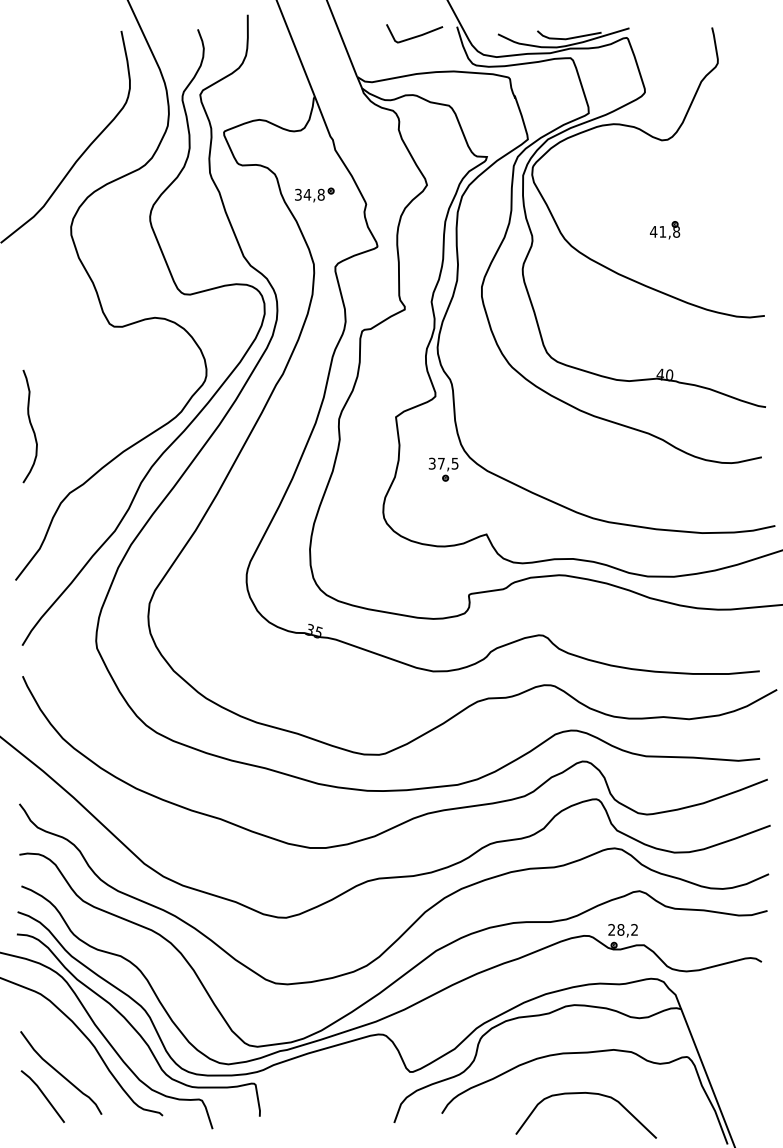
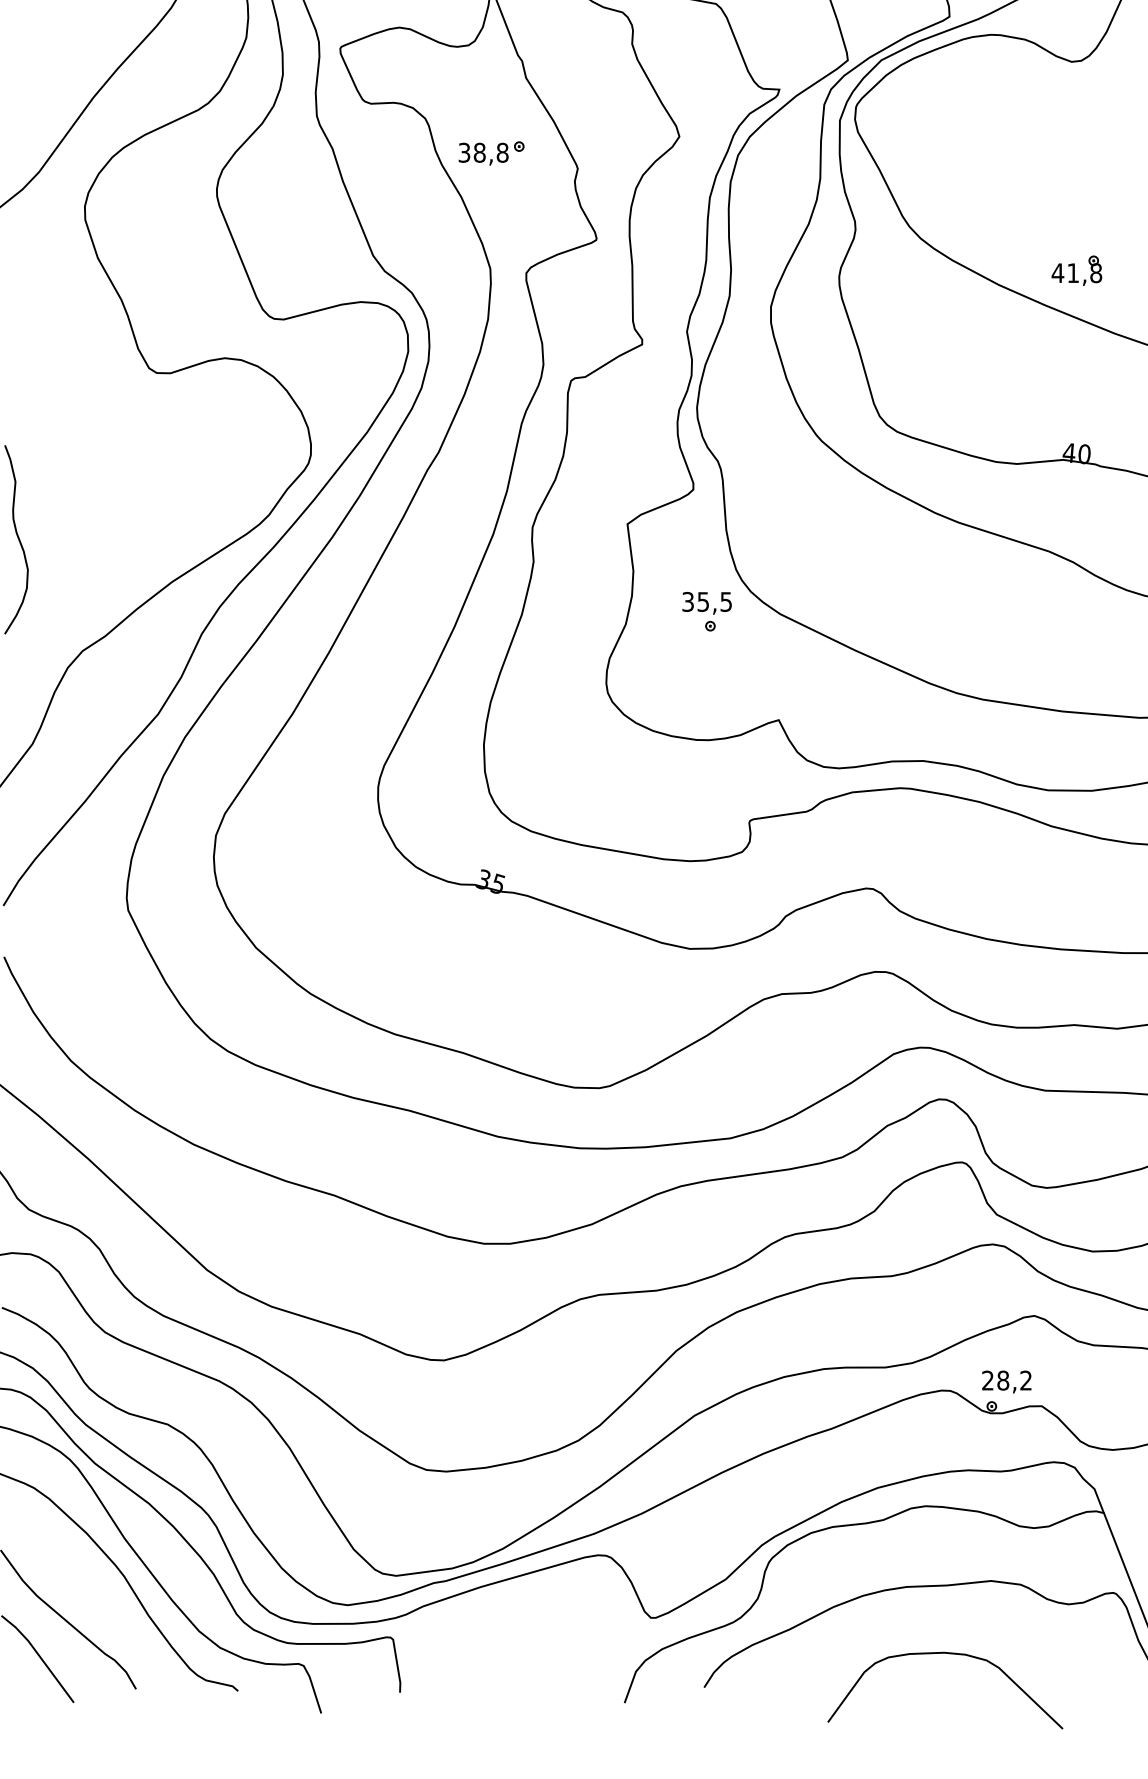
text: (307, 194) -> (479, 152), 34,8 -> 38,8
part: (665, 230) -> (1077, 270), moved
text: (441, 463) -> (703, 601), 37,5 -> 35,5

